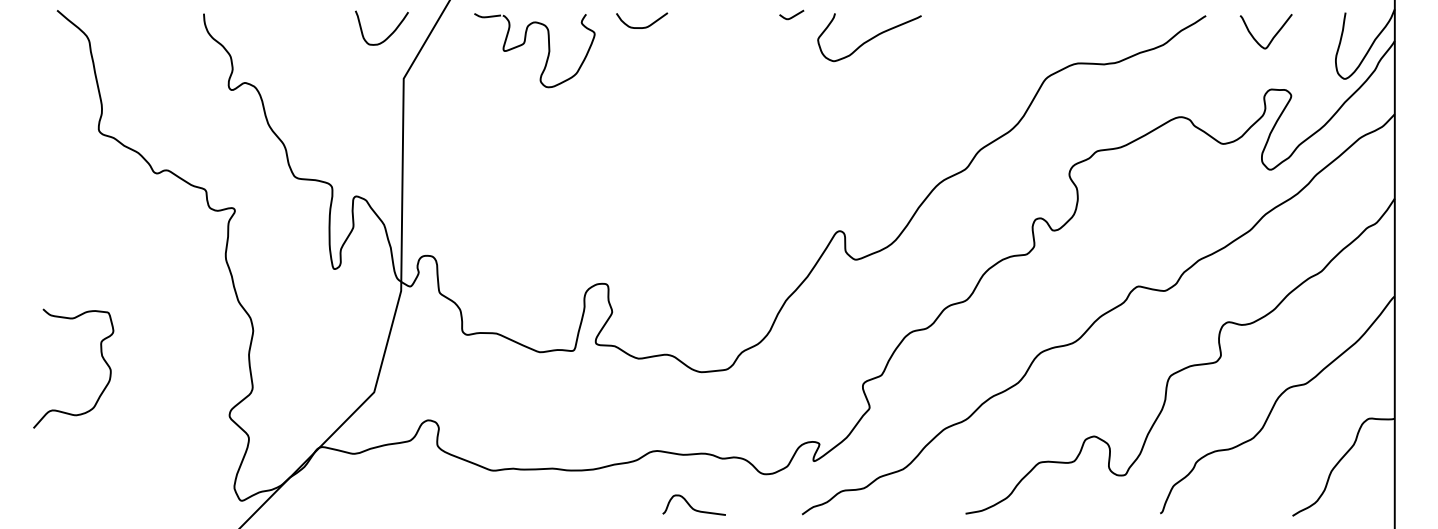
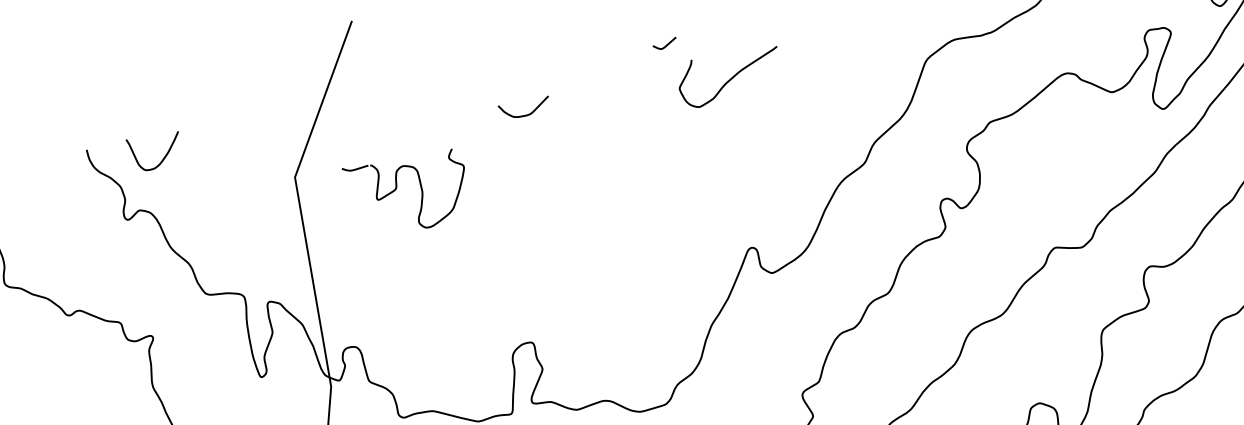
curve: (644, 26) -> (528, 113), moved
curve: (389, 34) -> (163, 156), moved
curve: (870, 38) -> (730, 78), moved
part: (524, 44) -> (396, 189), moved

